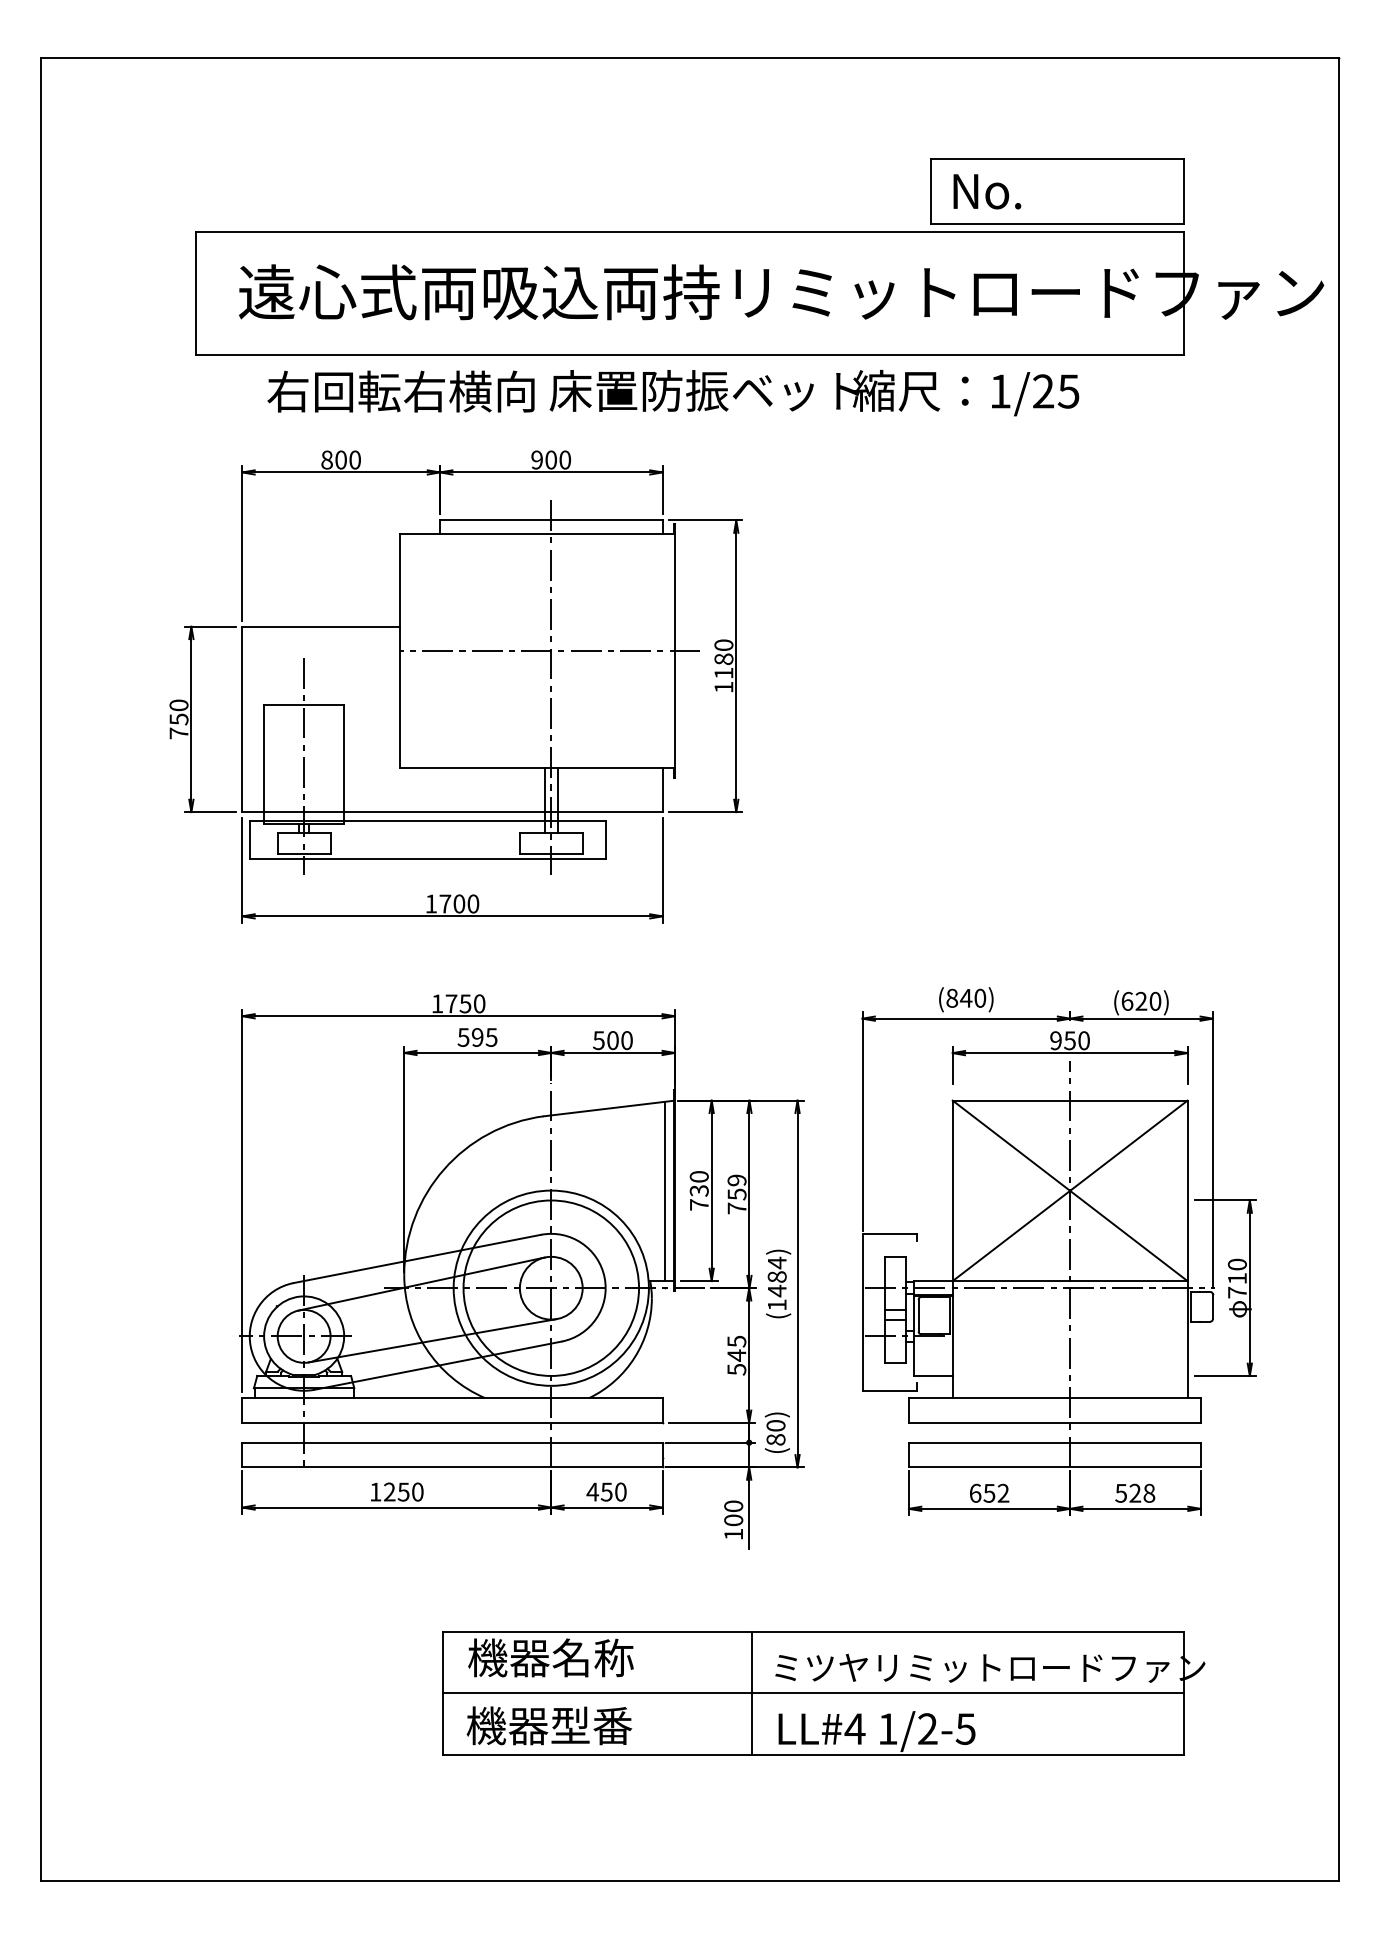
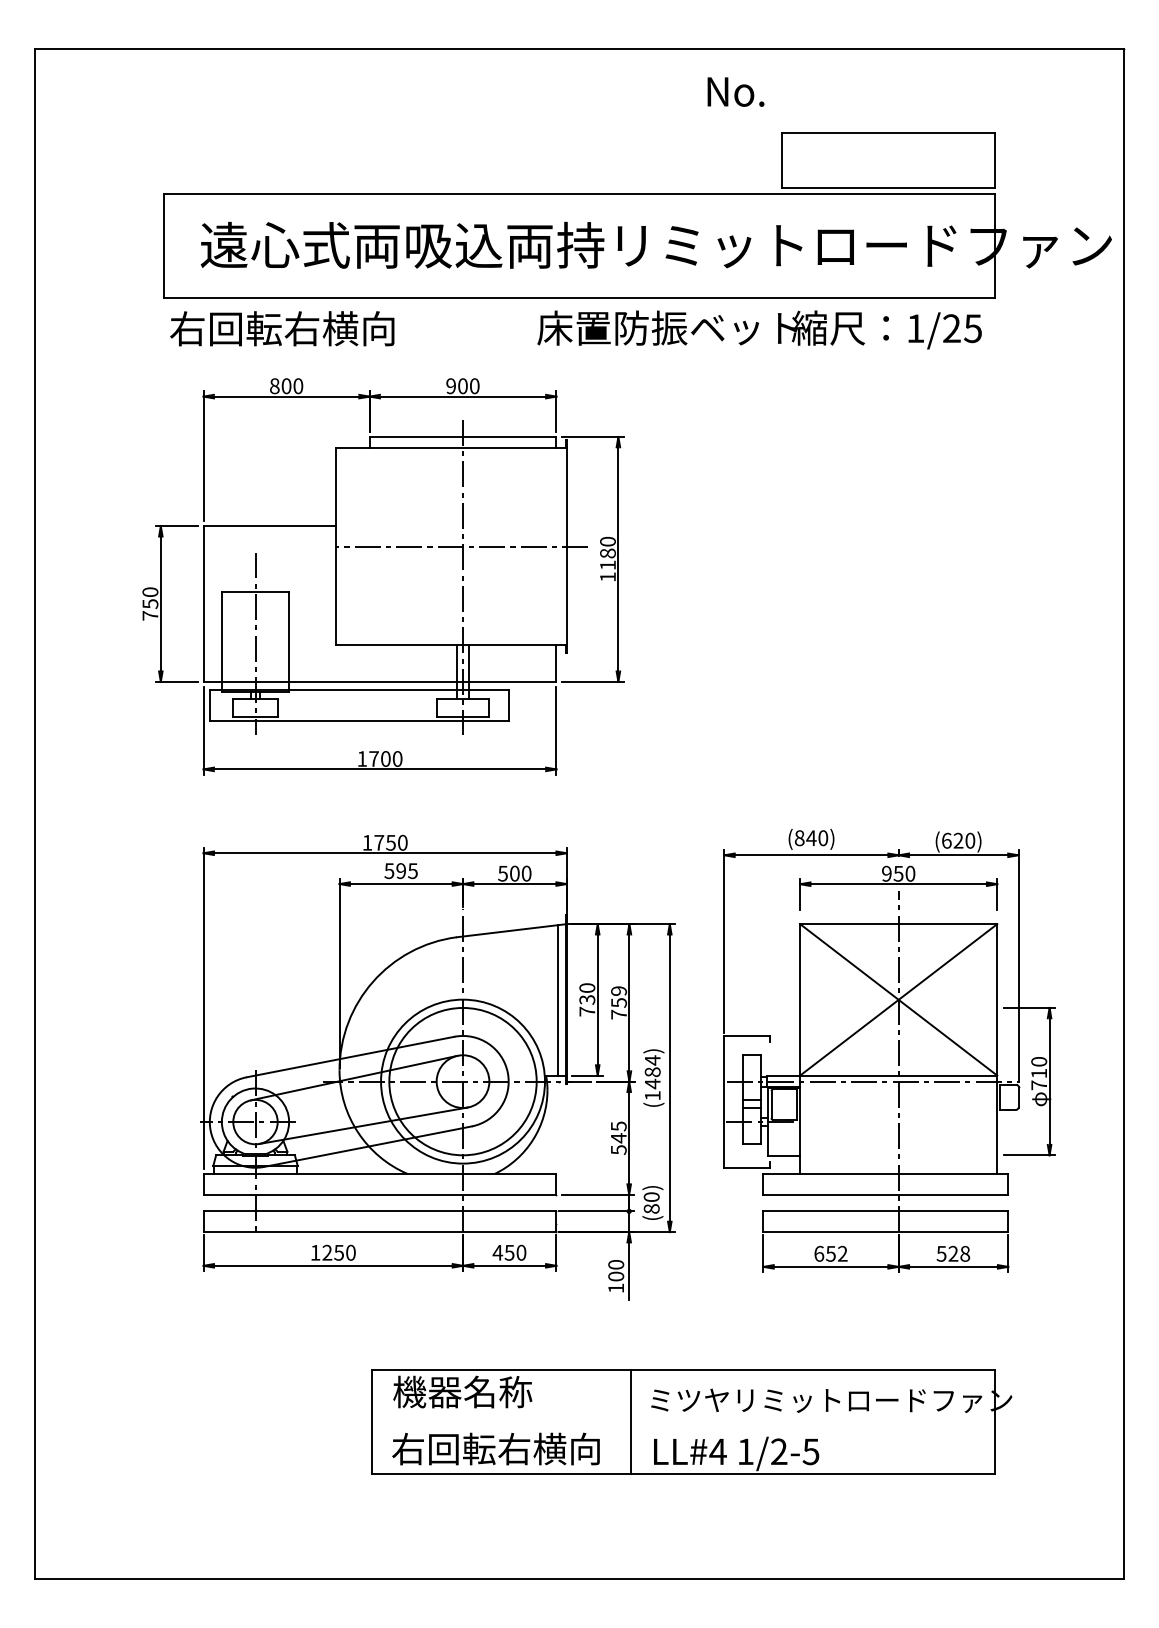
text: (987, 191) -> (736, 91), moved
text: (400, 391) -> (281, 328), moved
text: (814, 393) -> (759, 330), moved
line: (813, 1693) -> (683, 1421), removed
text: (590, 1725) -> (495, 1448), 機器型番 -> 右回転右横向

